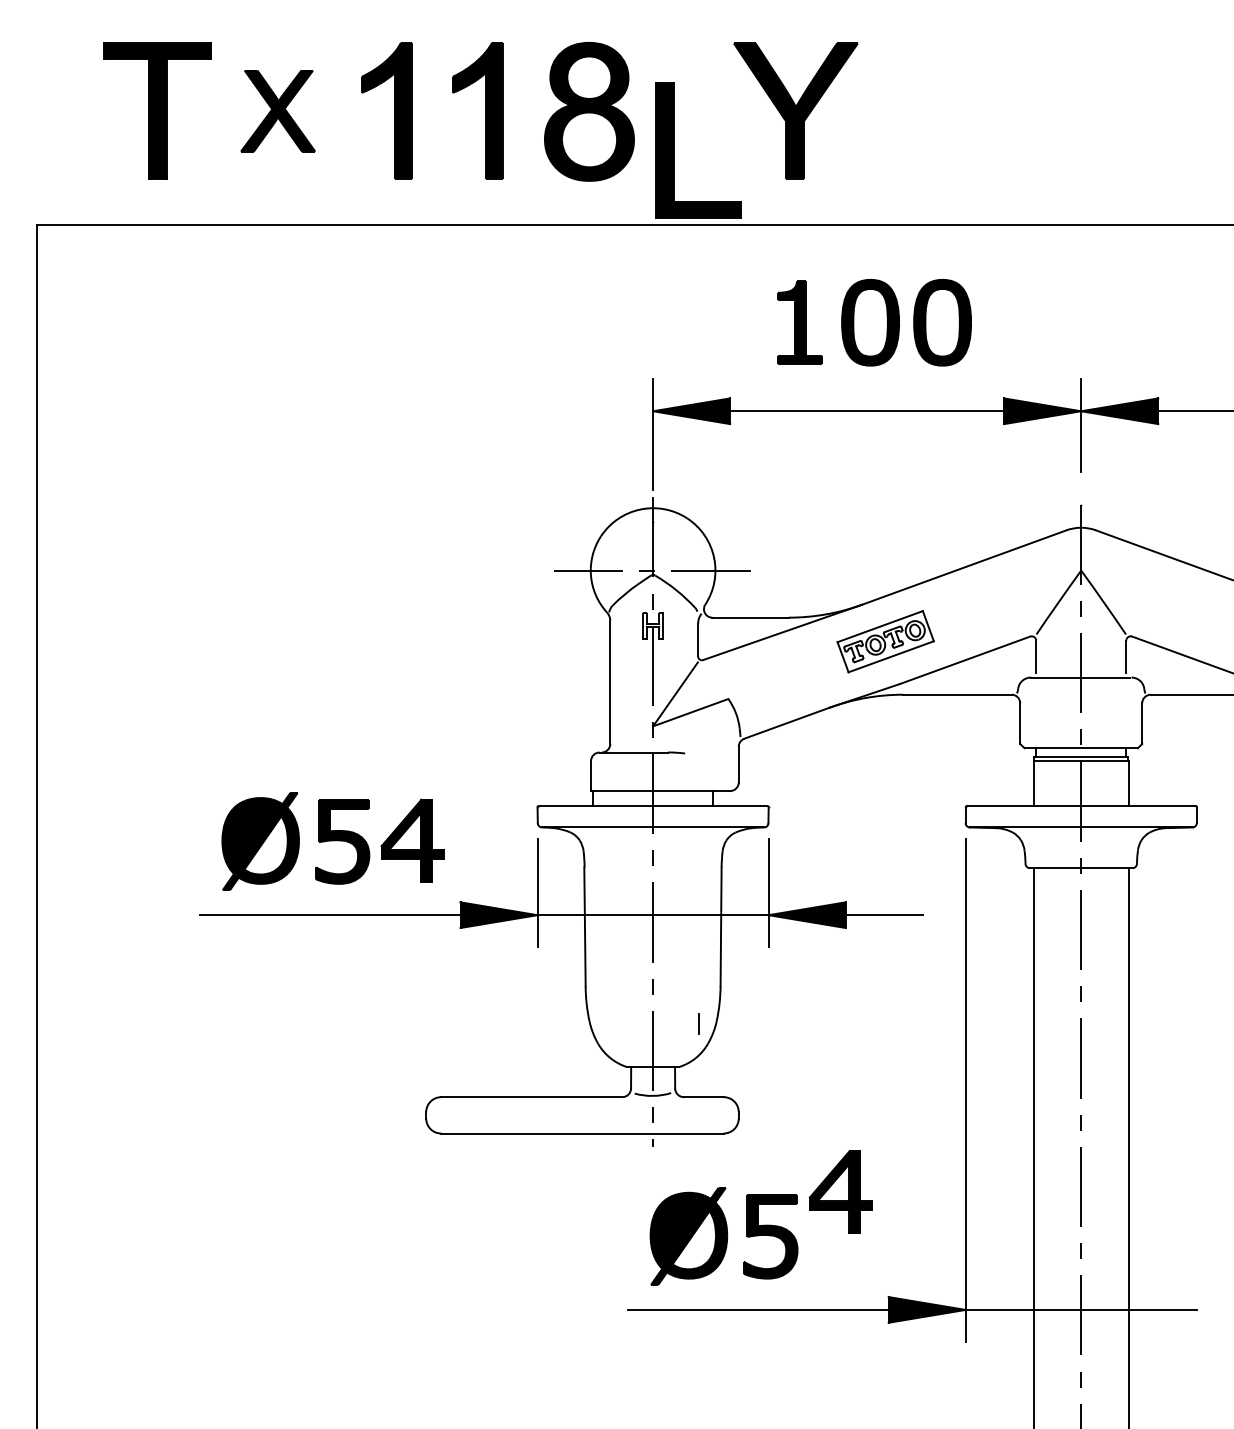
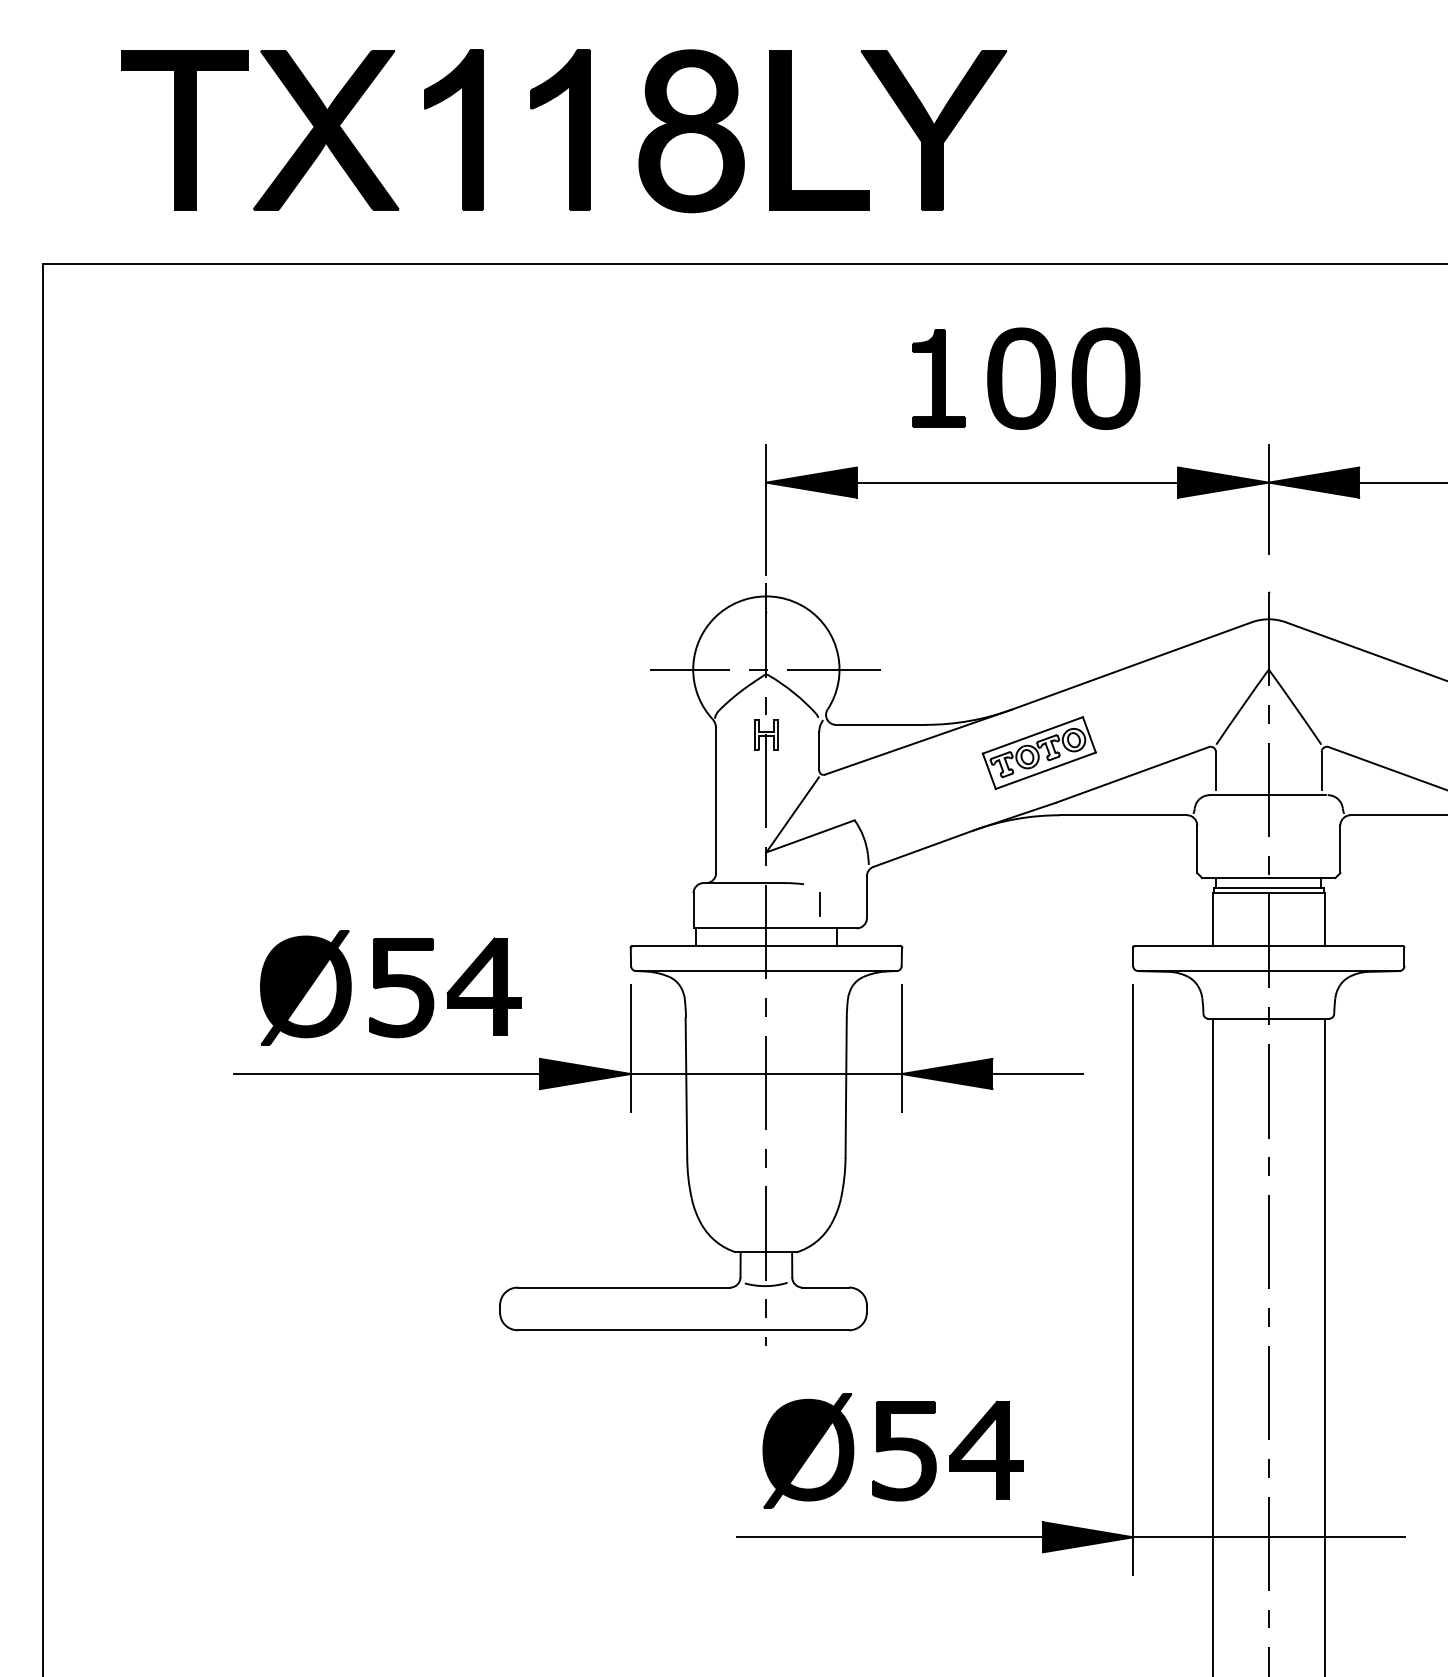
part: (278, 111) -> (326, 130), size x1.67
part: (674, 150) -> (791, 130), moved
line: (698, 1023) -> (819, 904), moved
part: (840, 1191) -> (986, 1449), moved

